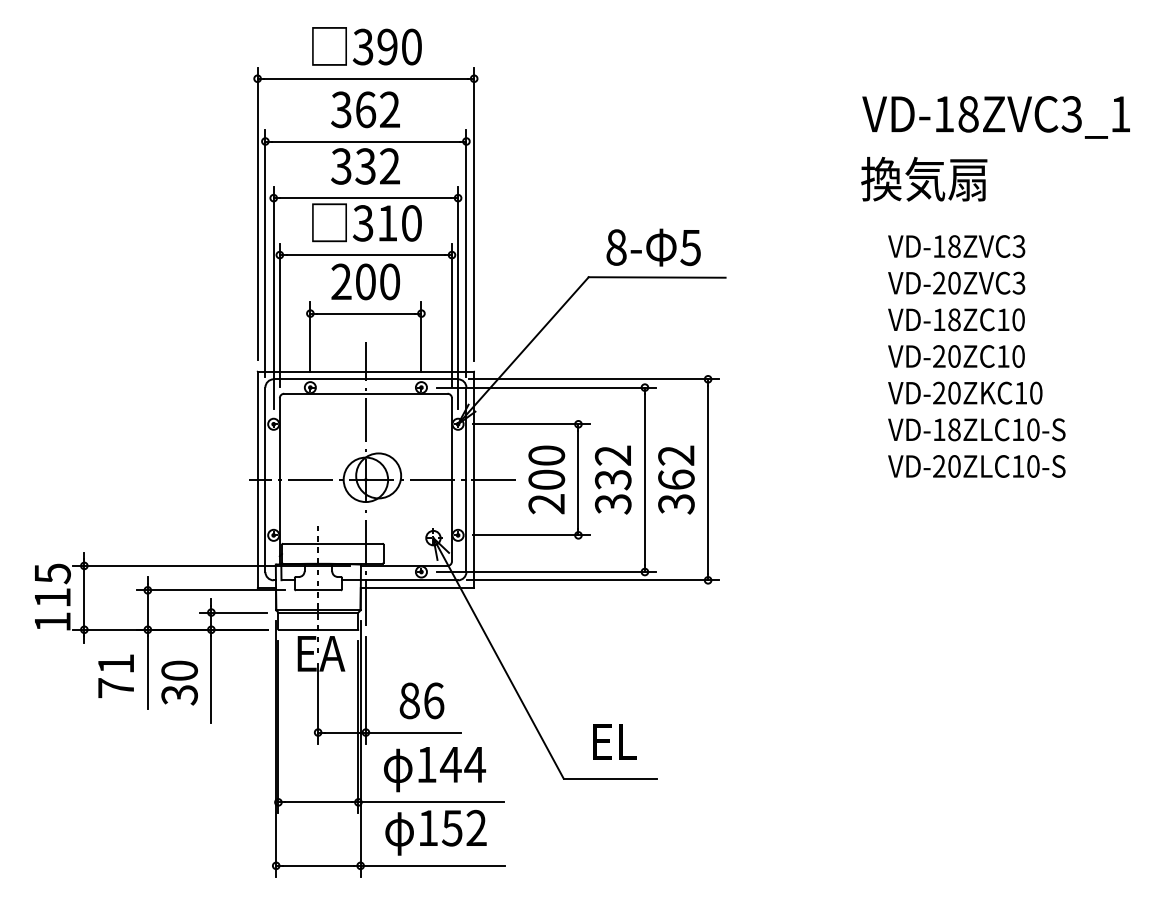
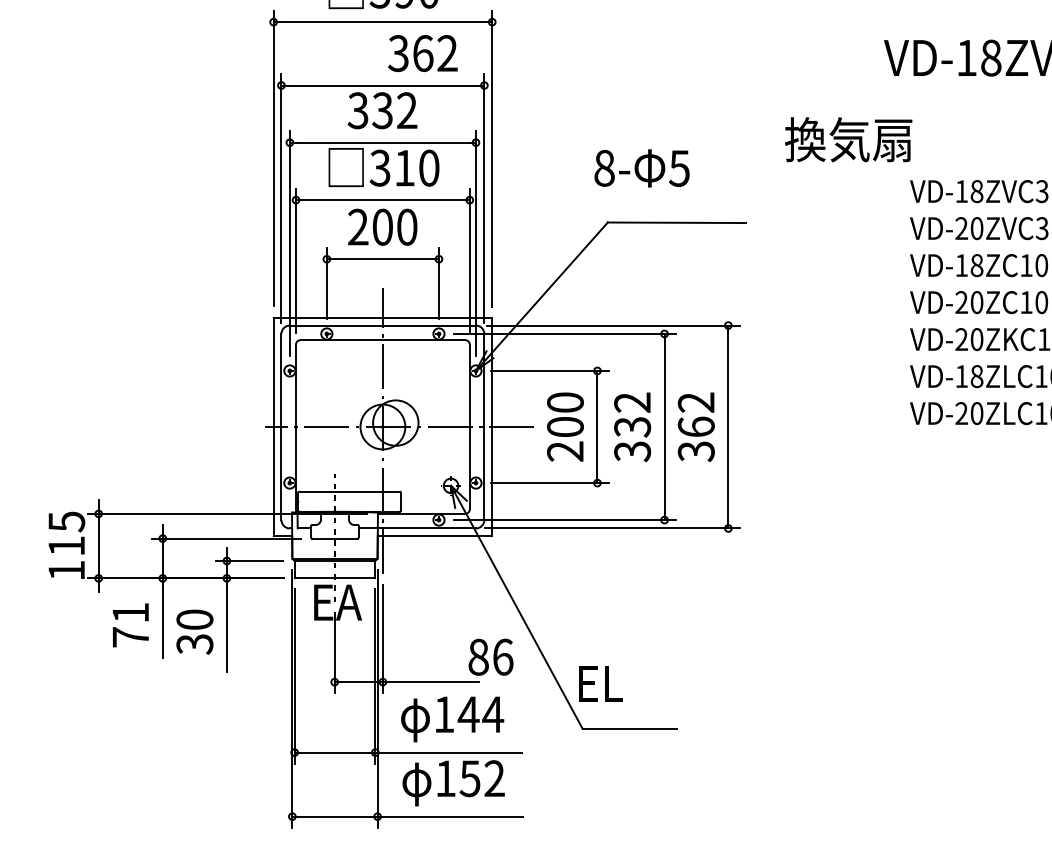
text: (365, 109) -> (422, 53), moved
text: (924, 179) -> (848, 140), moved
text: (653, 247) -> (641, 168), moved
text: (421, 700) -> (490, 656), moved
text: (614, 741) -> (600, 683), moved

